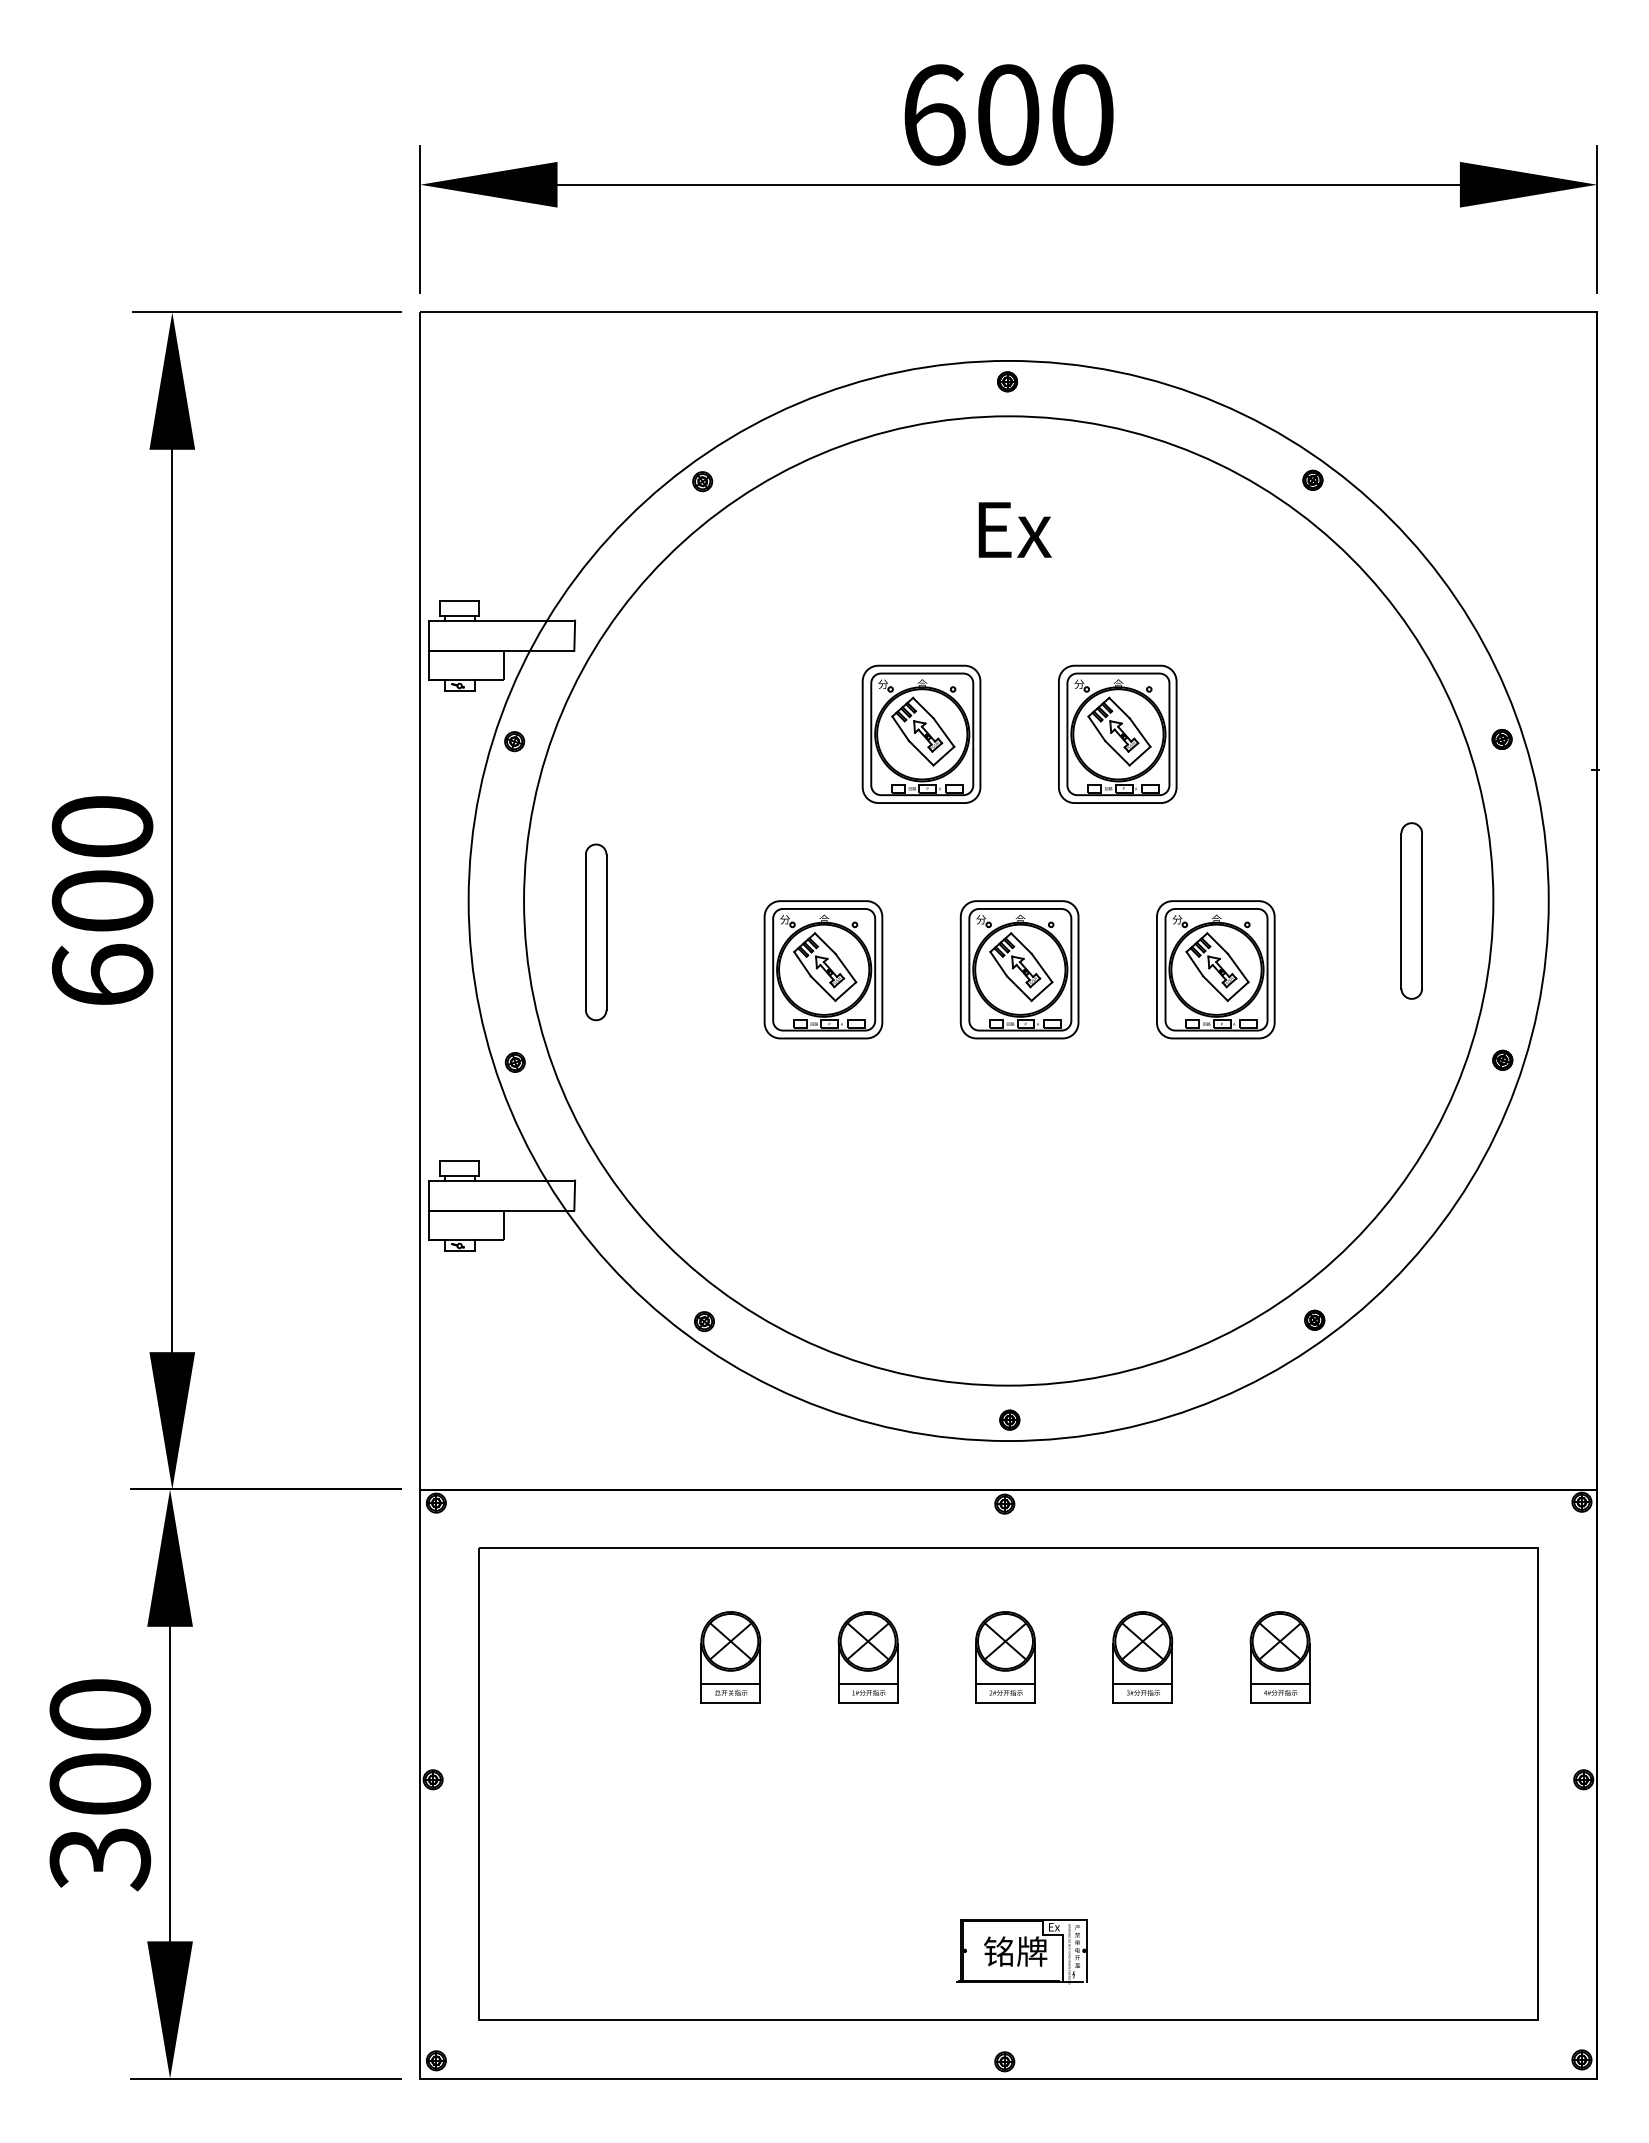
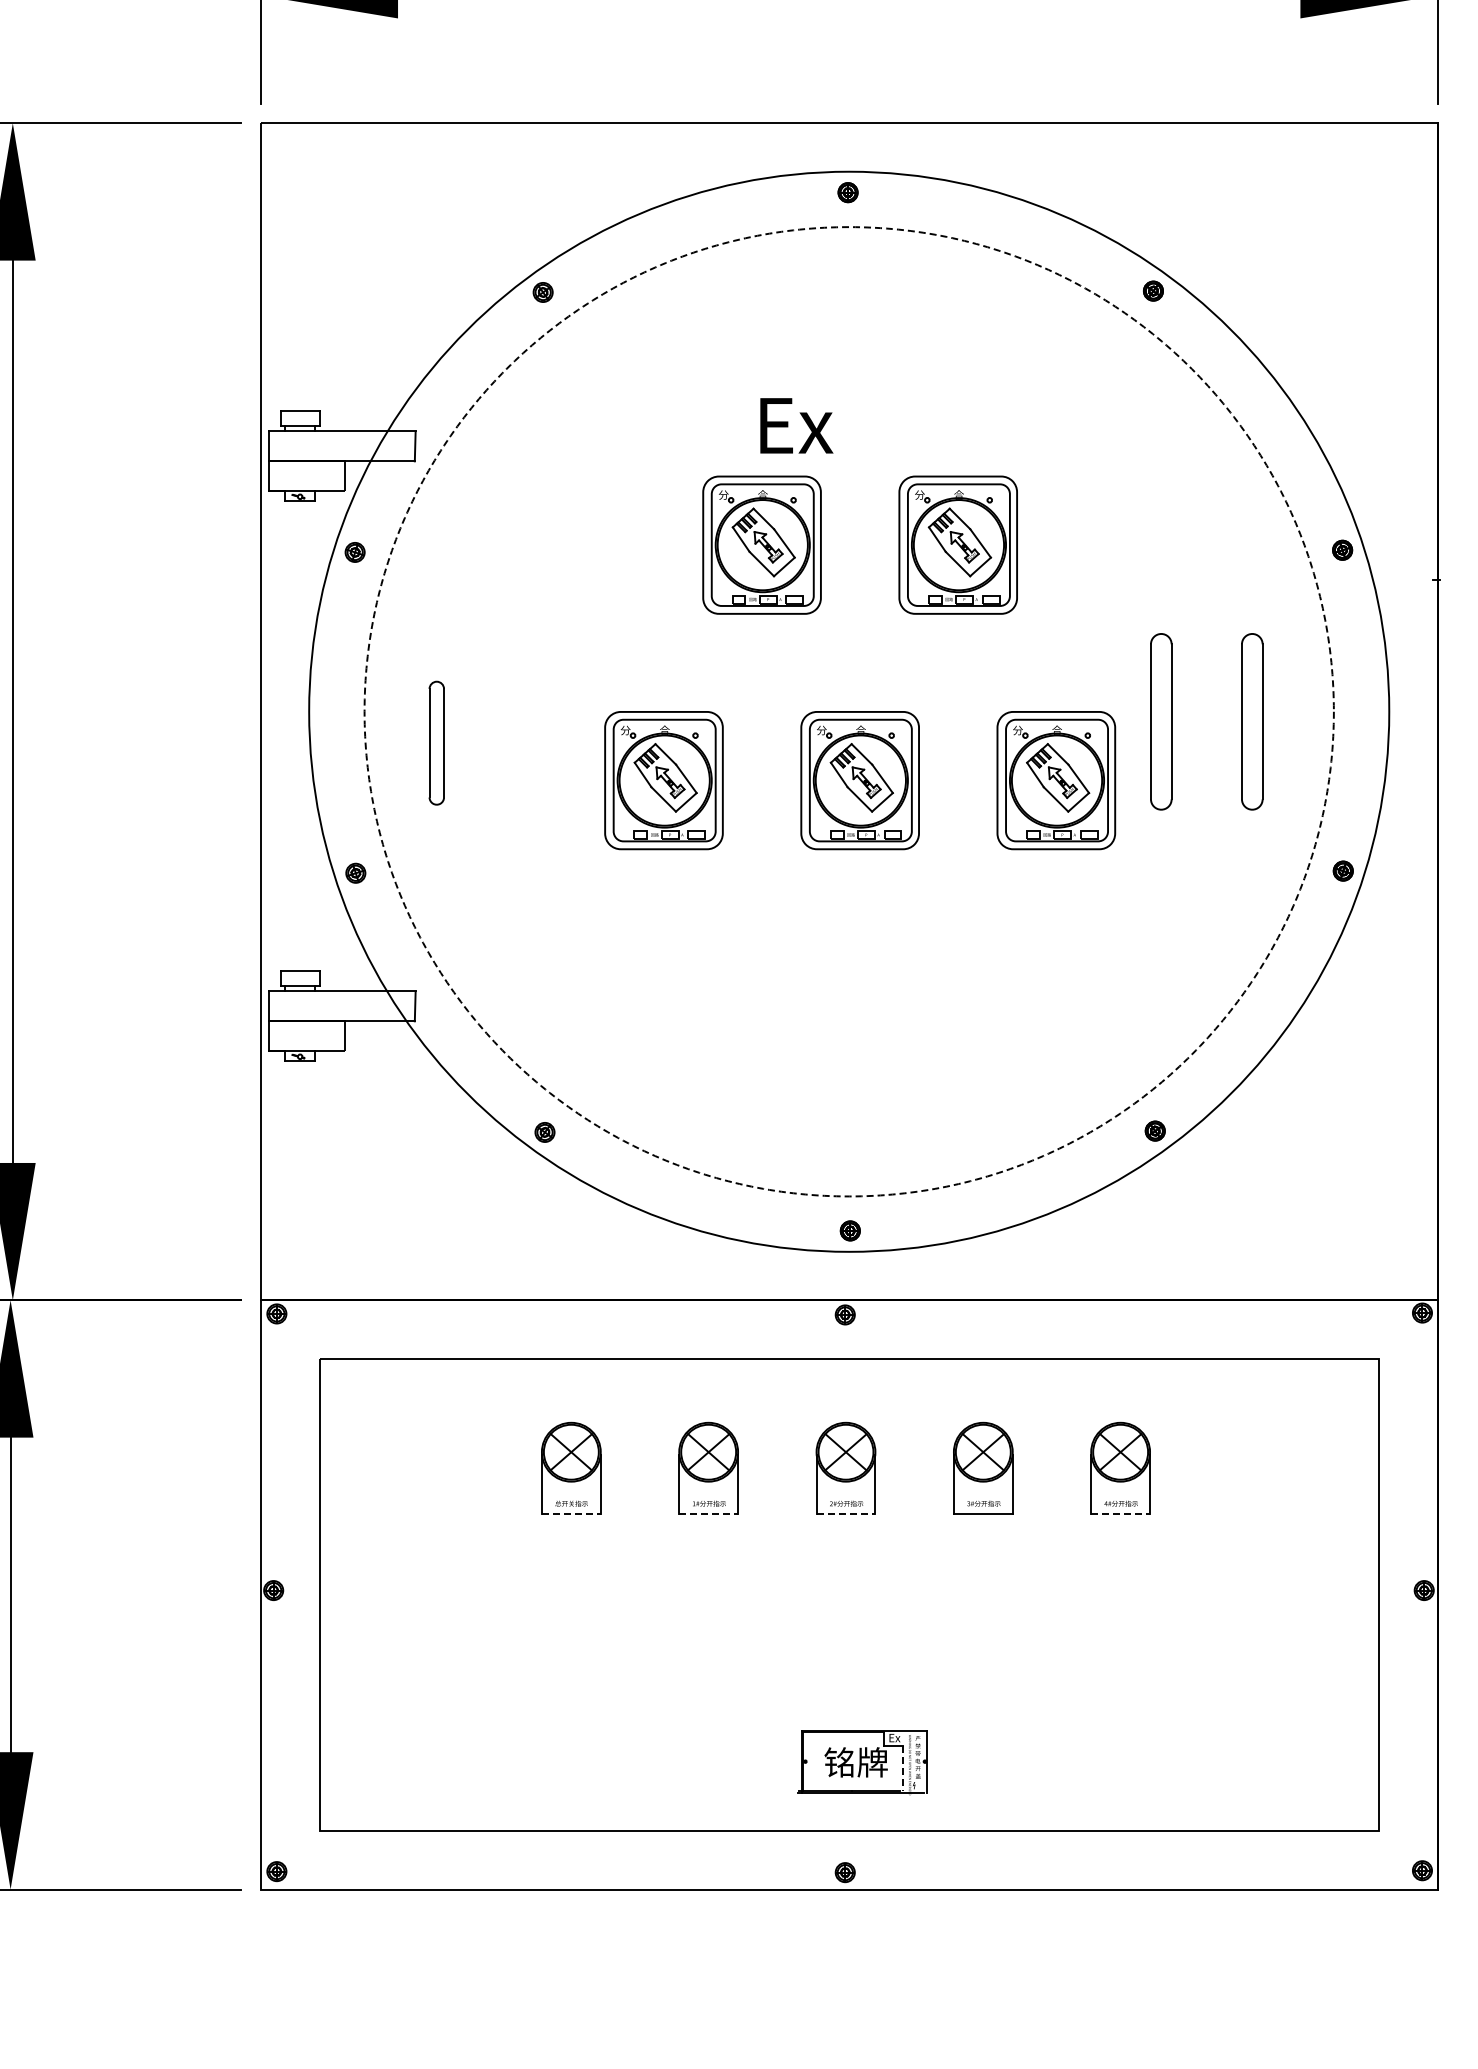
text: (1014, 529) -> (796, 425), moved
circle: (1008, 900) -> (849, 711), solid -> dashed
part: (1320, 910) -> (1161, 721), added
part: (596, 932) -> (437, 743), size x0.7
line: (730, 1683) -> (571, 1494), removed
line: (867, 1683) -> (708, 1494), removed
line: (1005, 1683) -> (846, 1494), removed
line: (1142, 1683) -> (983, 1494), removed
line: (1279, 1683) -> (1120, 1494), removed
line: (731, 1703) -> (572, 1514), solid -> dashed
line: (868, 1703) -> (709, 1514), solid -> dashed
line: (1005, 1703) -> (846, 1514), solid -> dashed
line: (1280, 1703) -> (1121, 1514), solid -> dashed
line: (1062, 1957) -> (903, 1768), solid -> dashed

